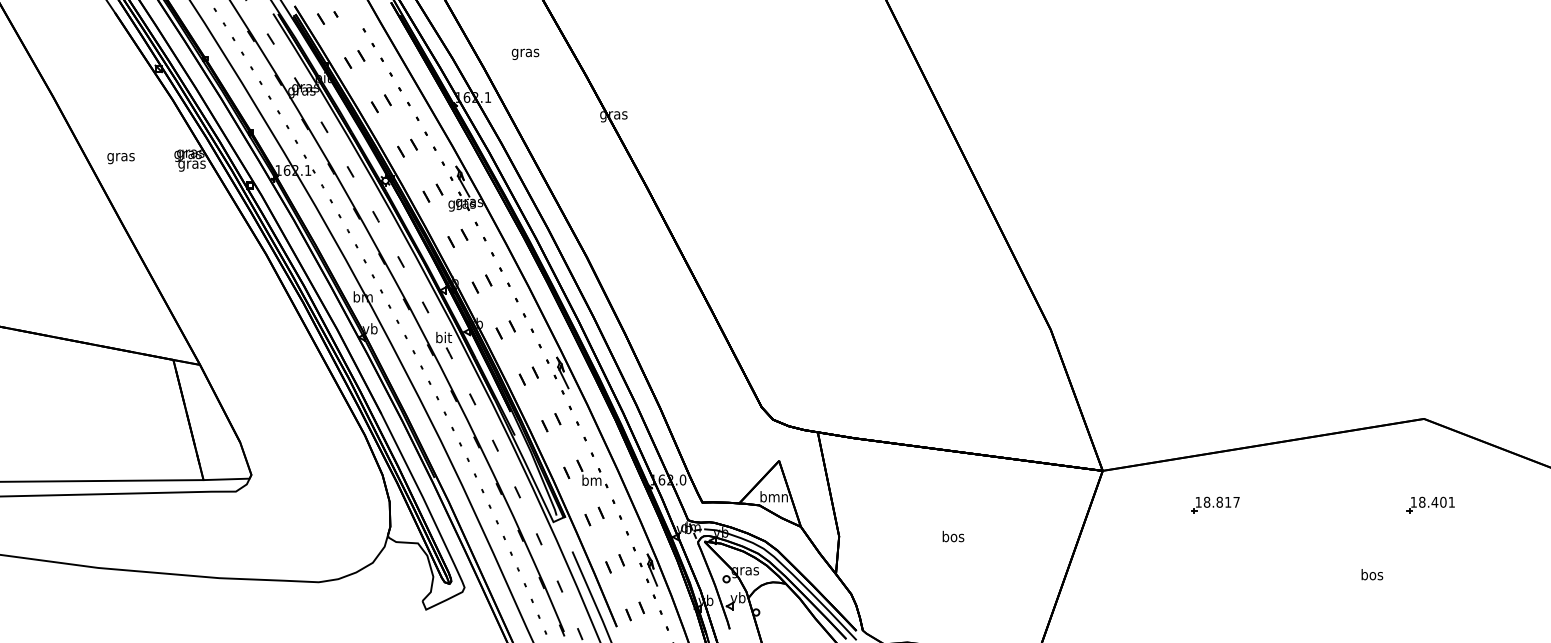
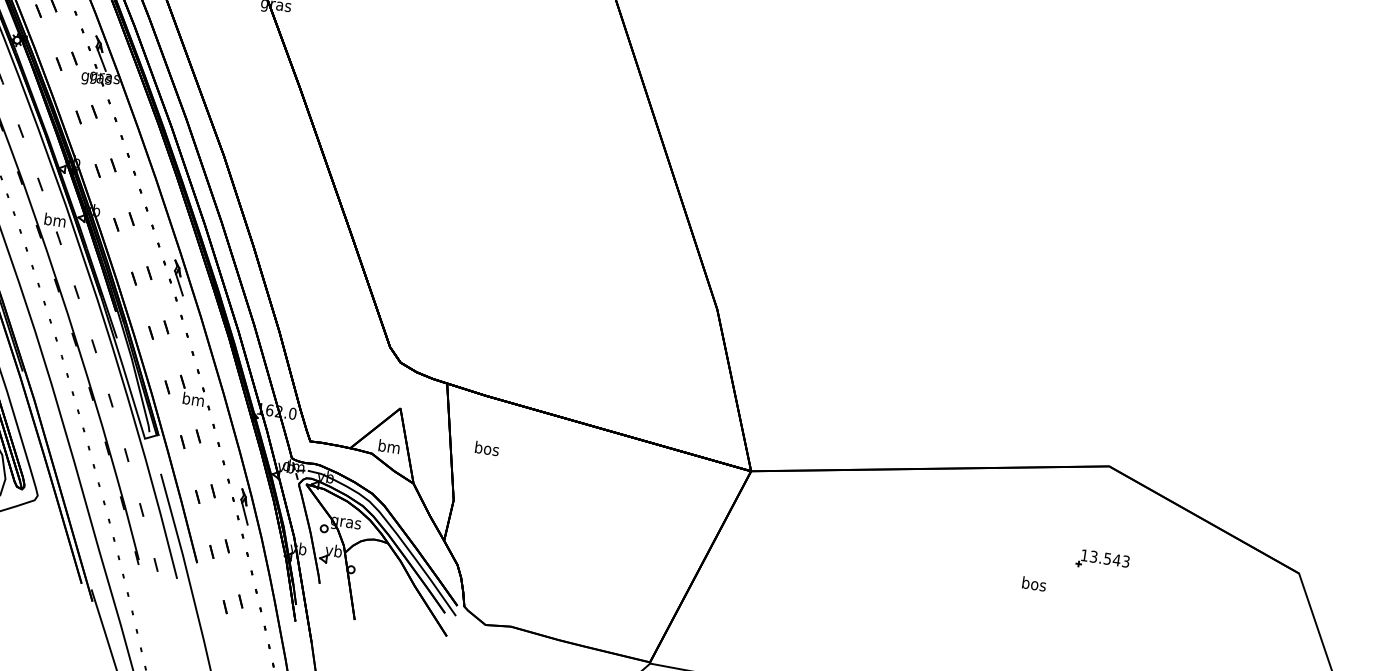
text: (443, 337) -> (54, 220), bit -> bm
text: (773, 496) -> (388, 446), bmn -> bm
text: (1436, 501) -> (1109, 558), 18.401 -> 13.543
part: (1215, 504) -> (868, 525), removed
text: (953, 536) -> (487, 448), moved
text: (1372, 574) -> (1034, 583), moved

